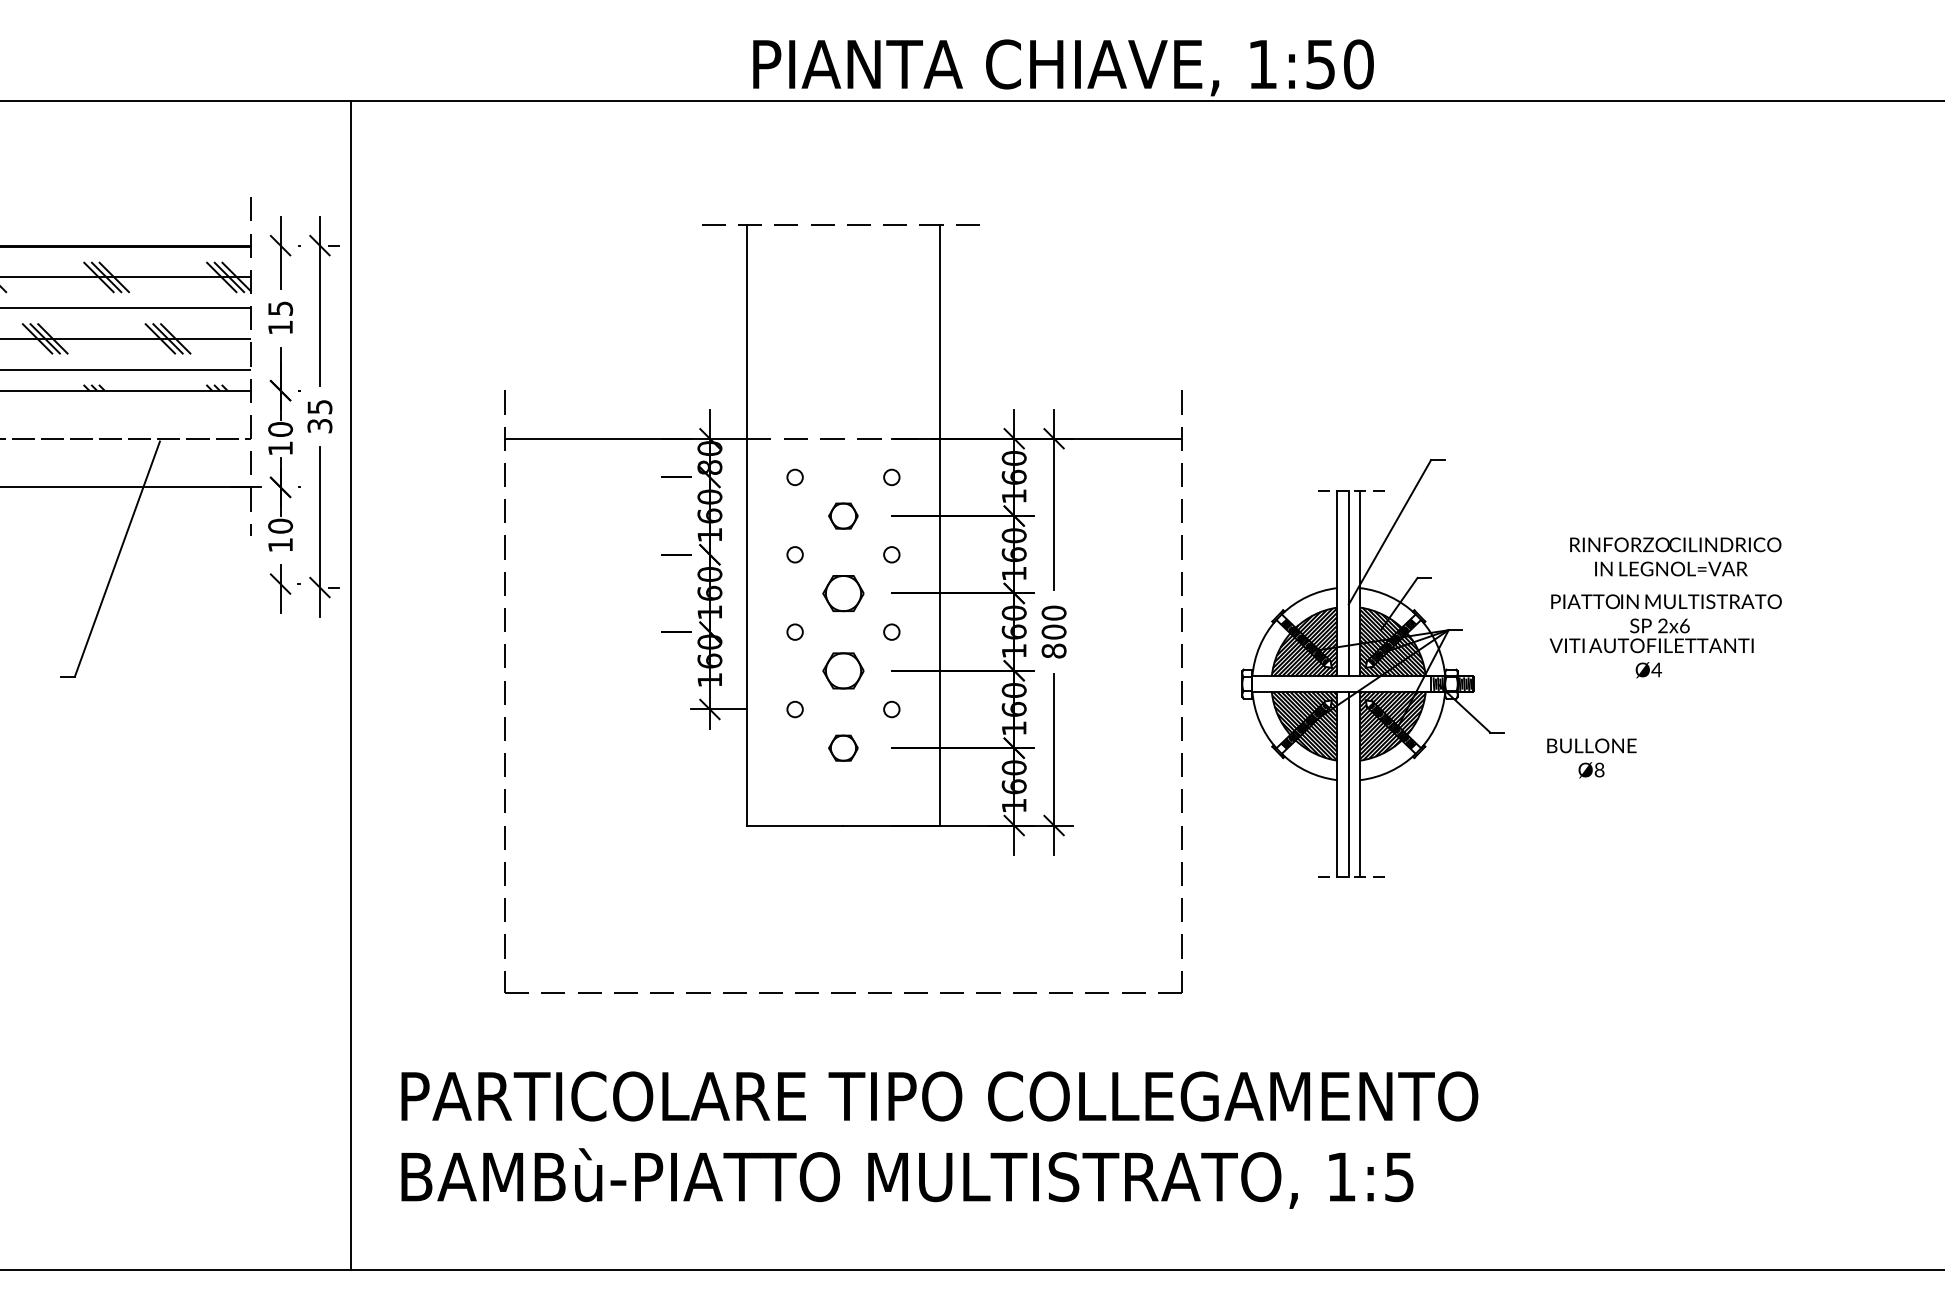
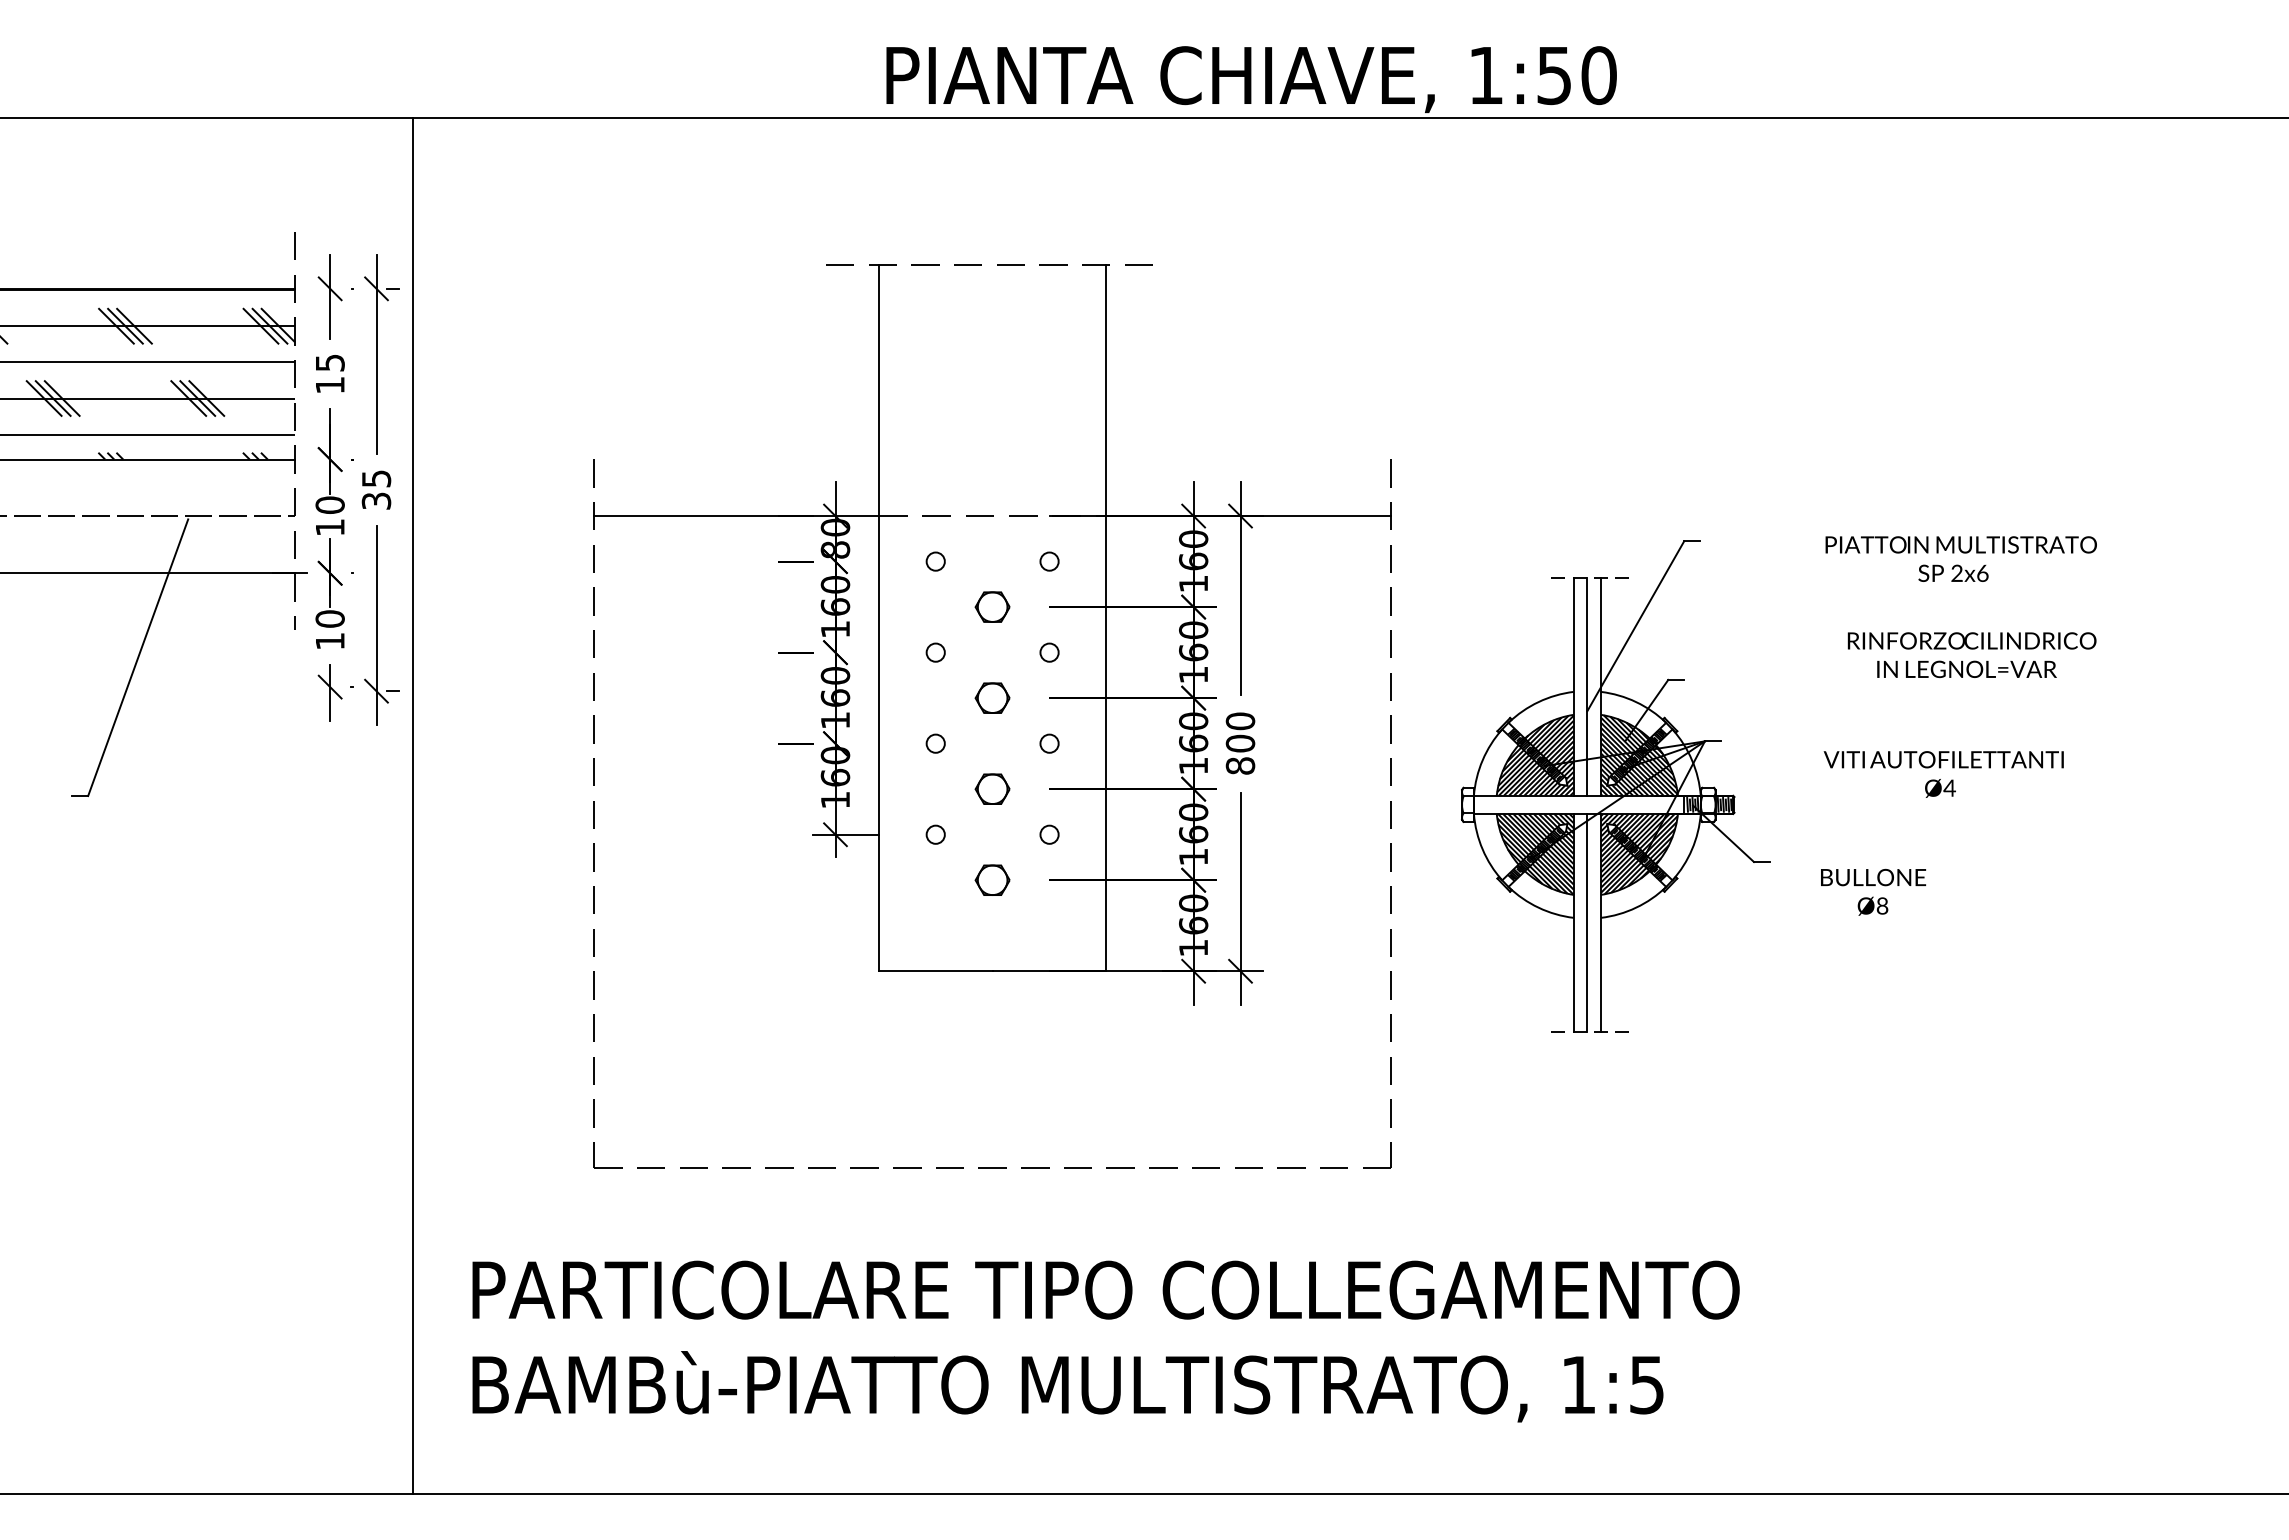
part: (843, 592) -> (992, 697), size x0.71
text: (1665, 613) -> (1960, 558), moved
part: (843, 670) -> (992, 788), size x0.71

